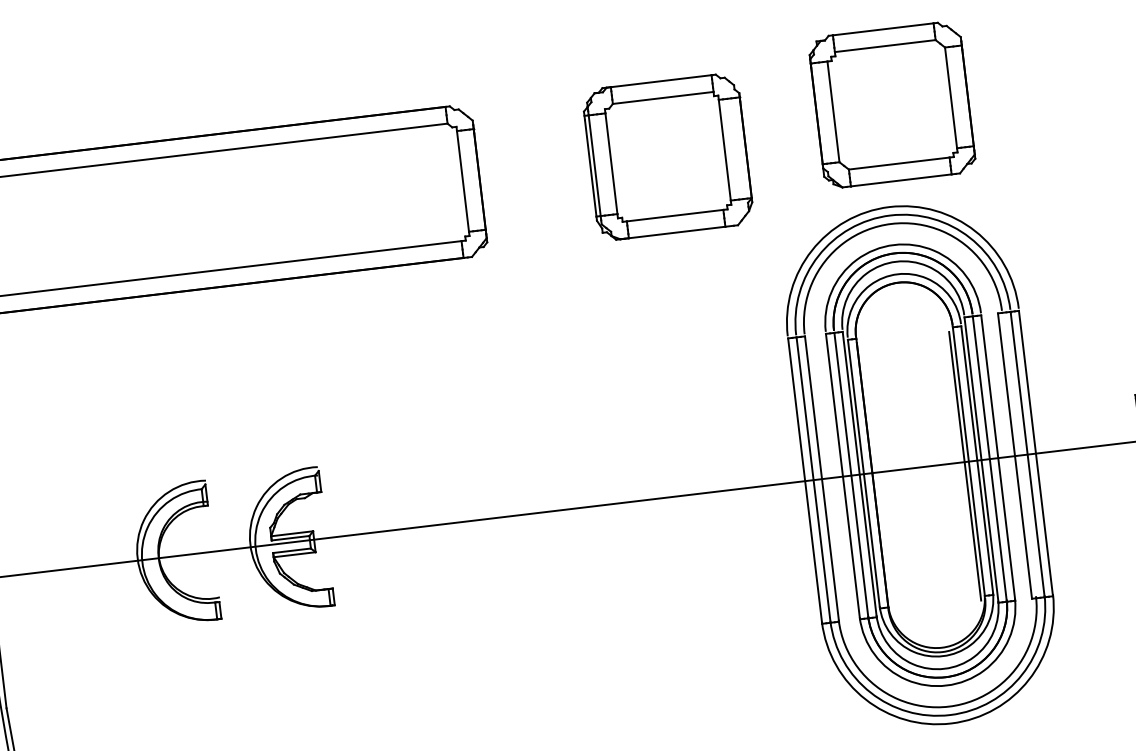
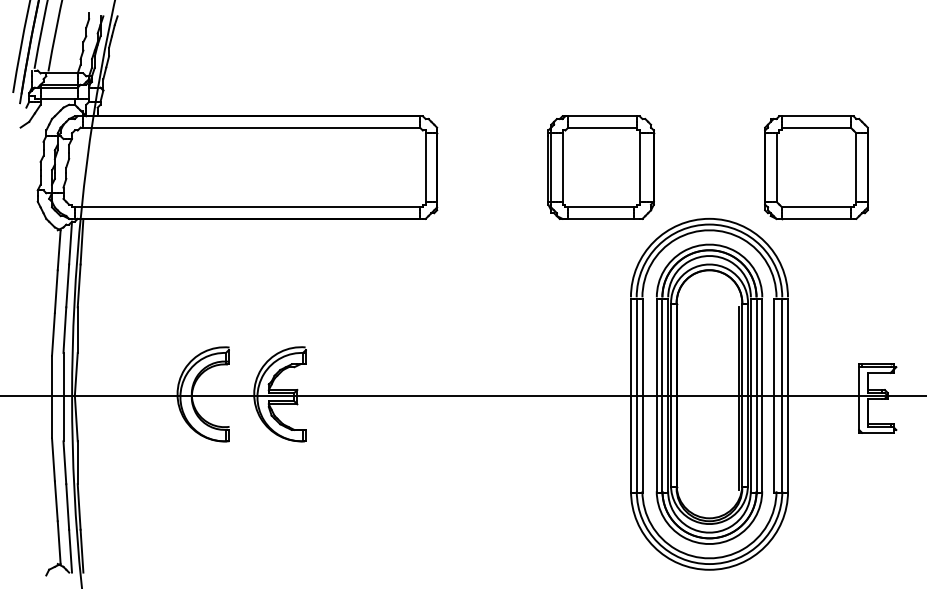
part: (892, 104) -> (816, 167), moved
part: (668, 156) -> (601, 167), moved

